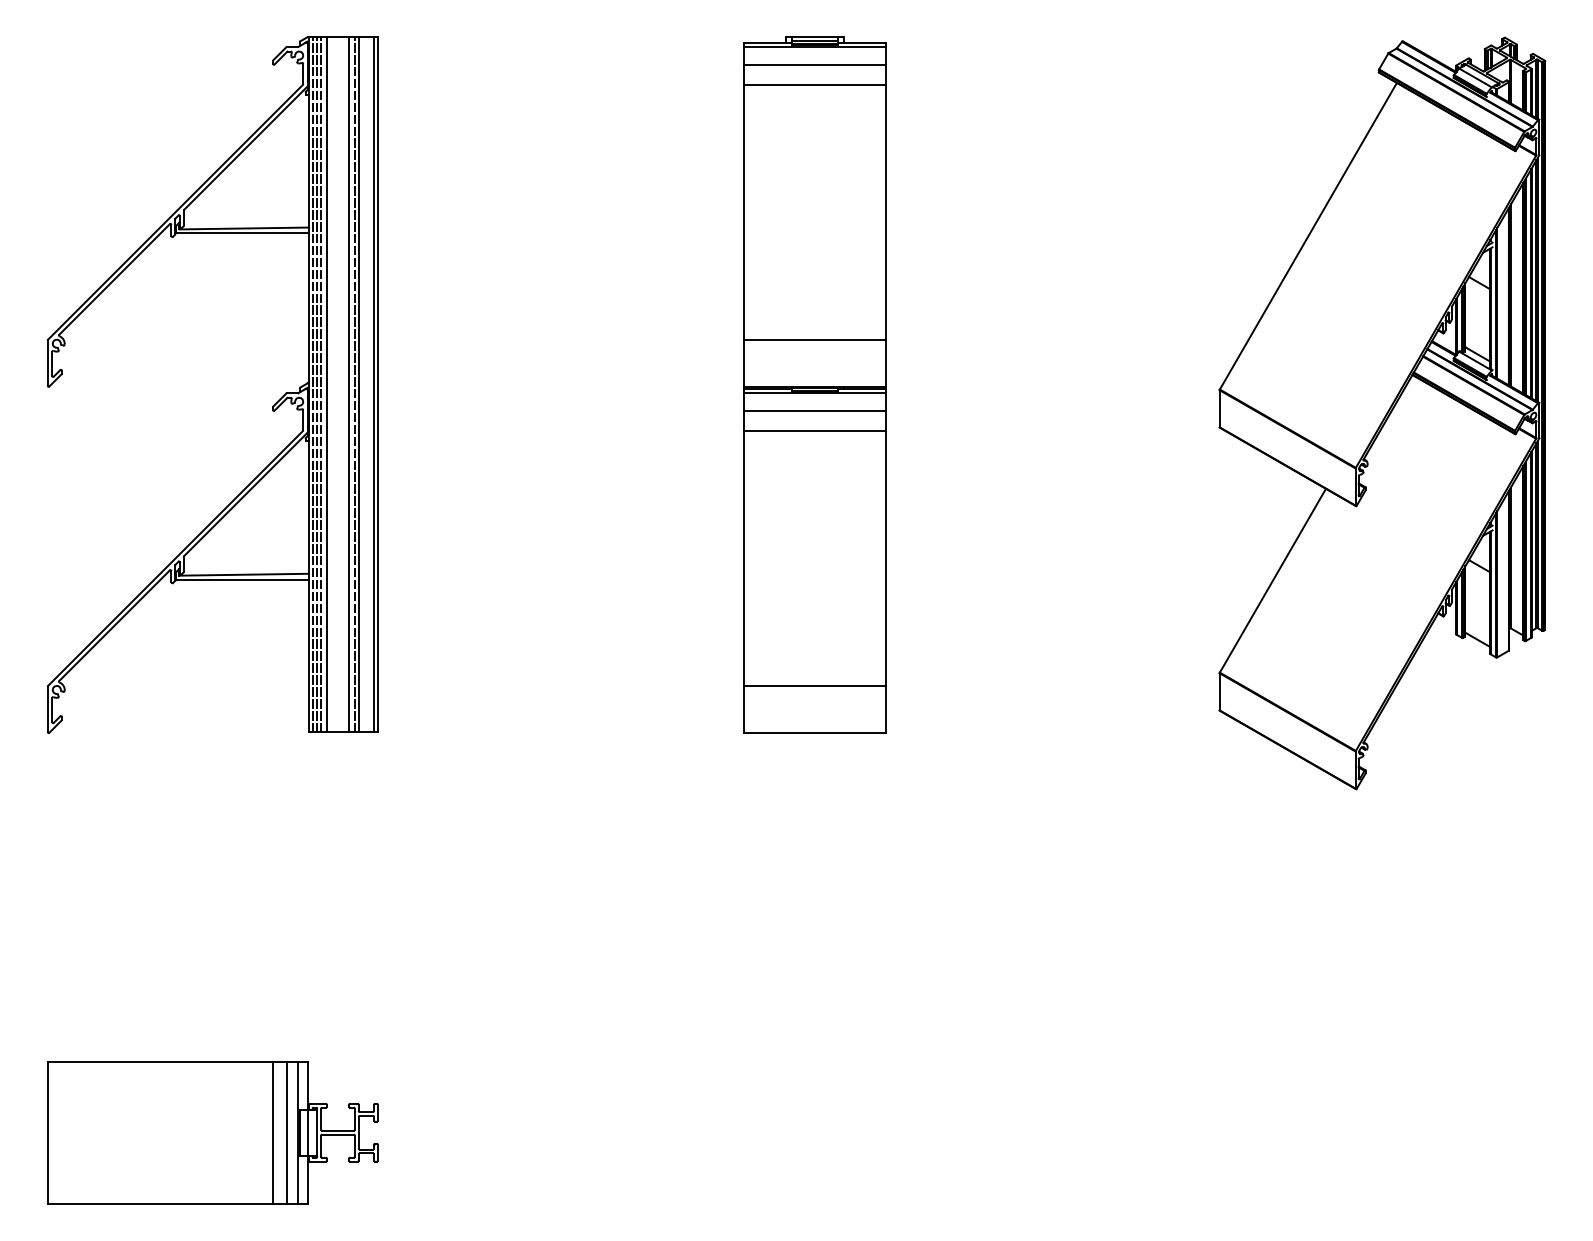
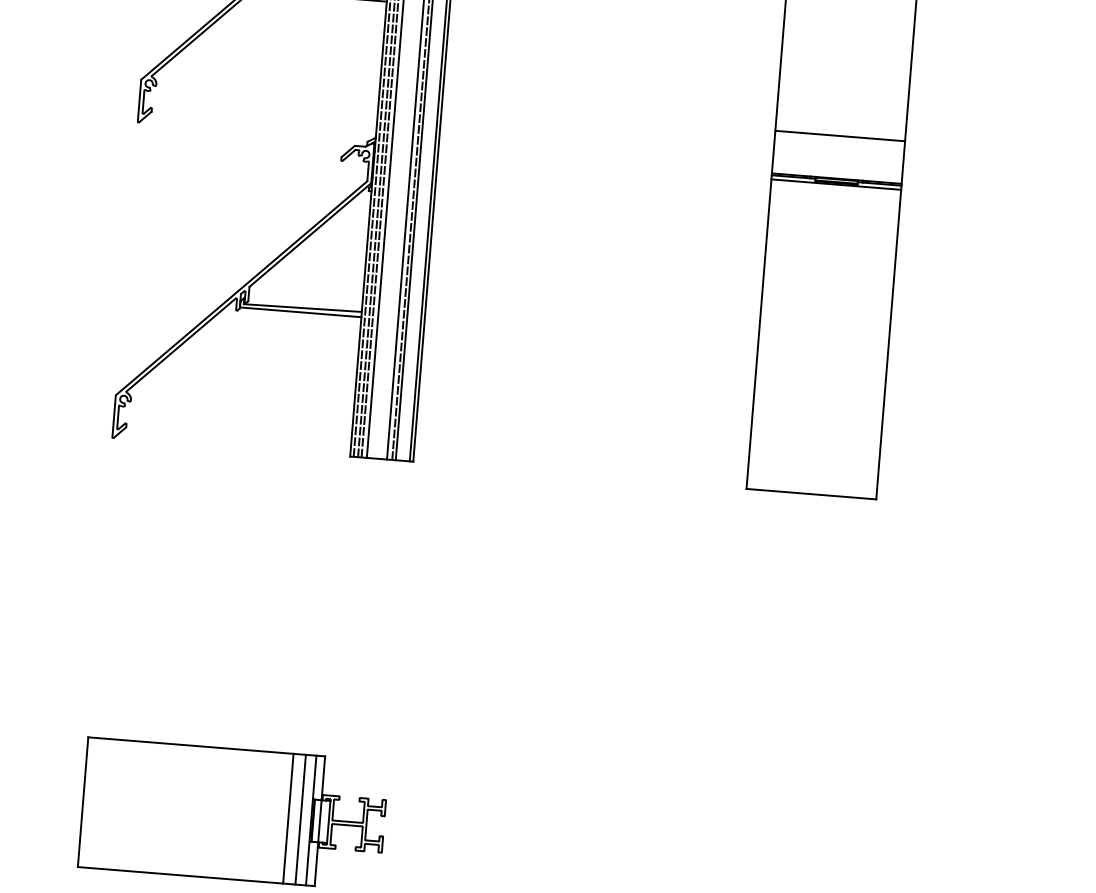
line: (814, 410) -> (834, 200), removed
line: (814, 430) -> (833, 218), removed
line: (814, 686) -> (814, 451), removed

